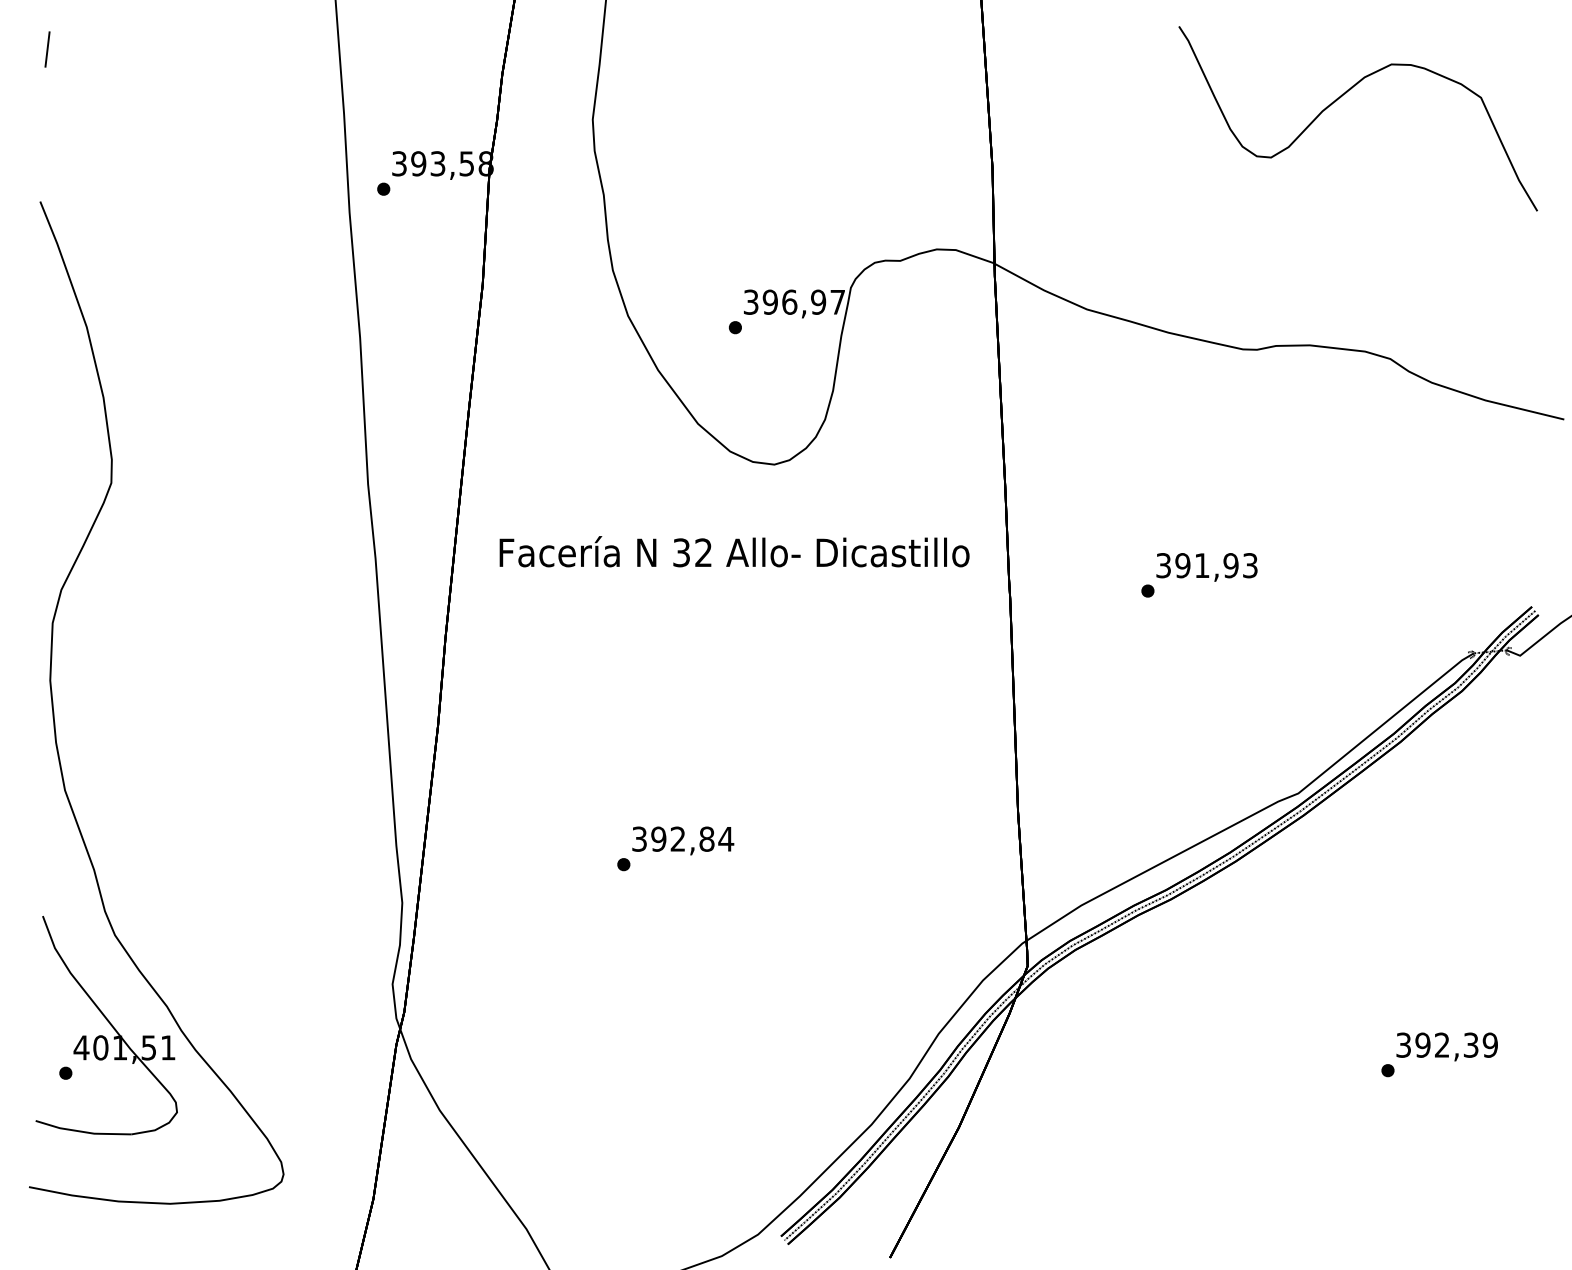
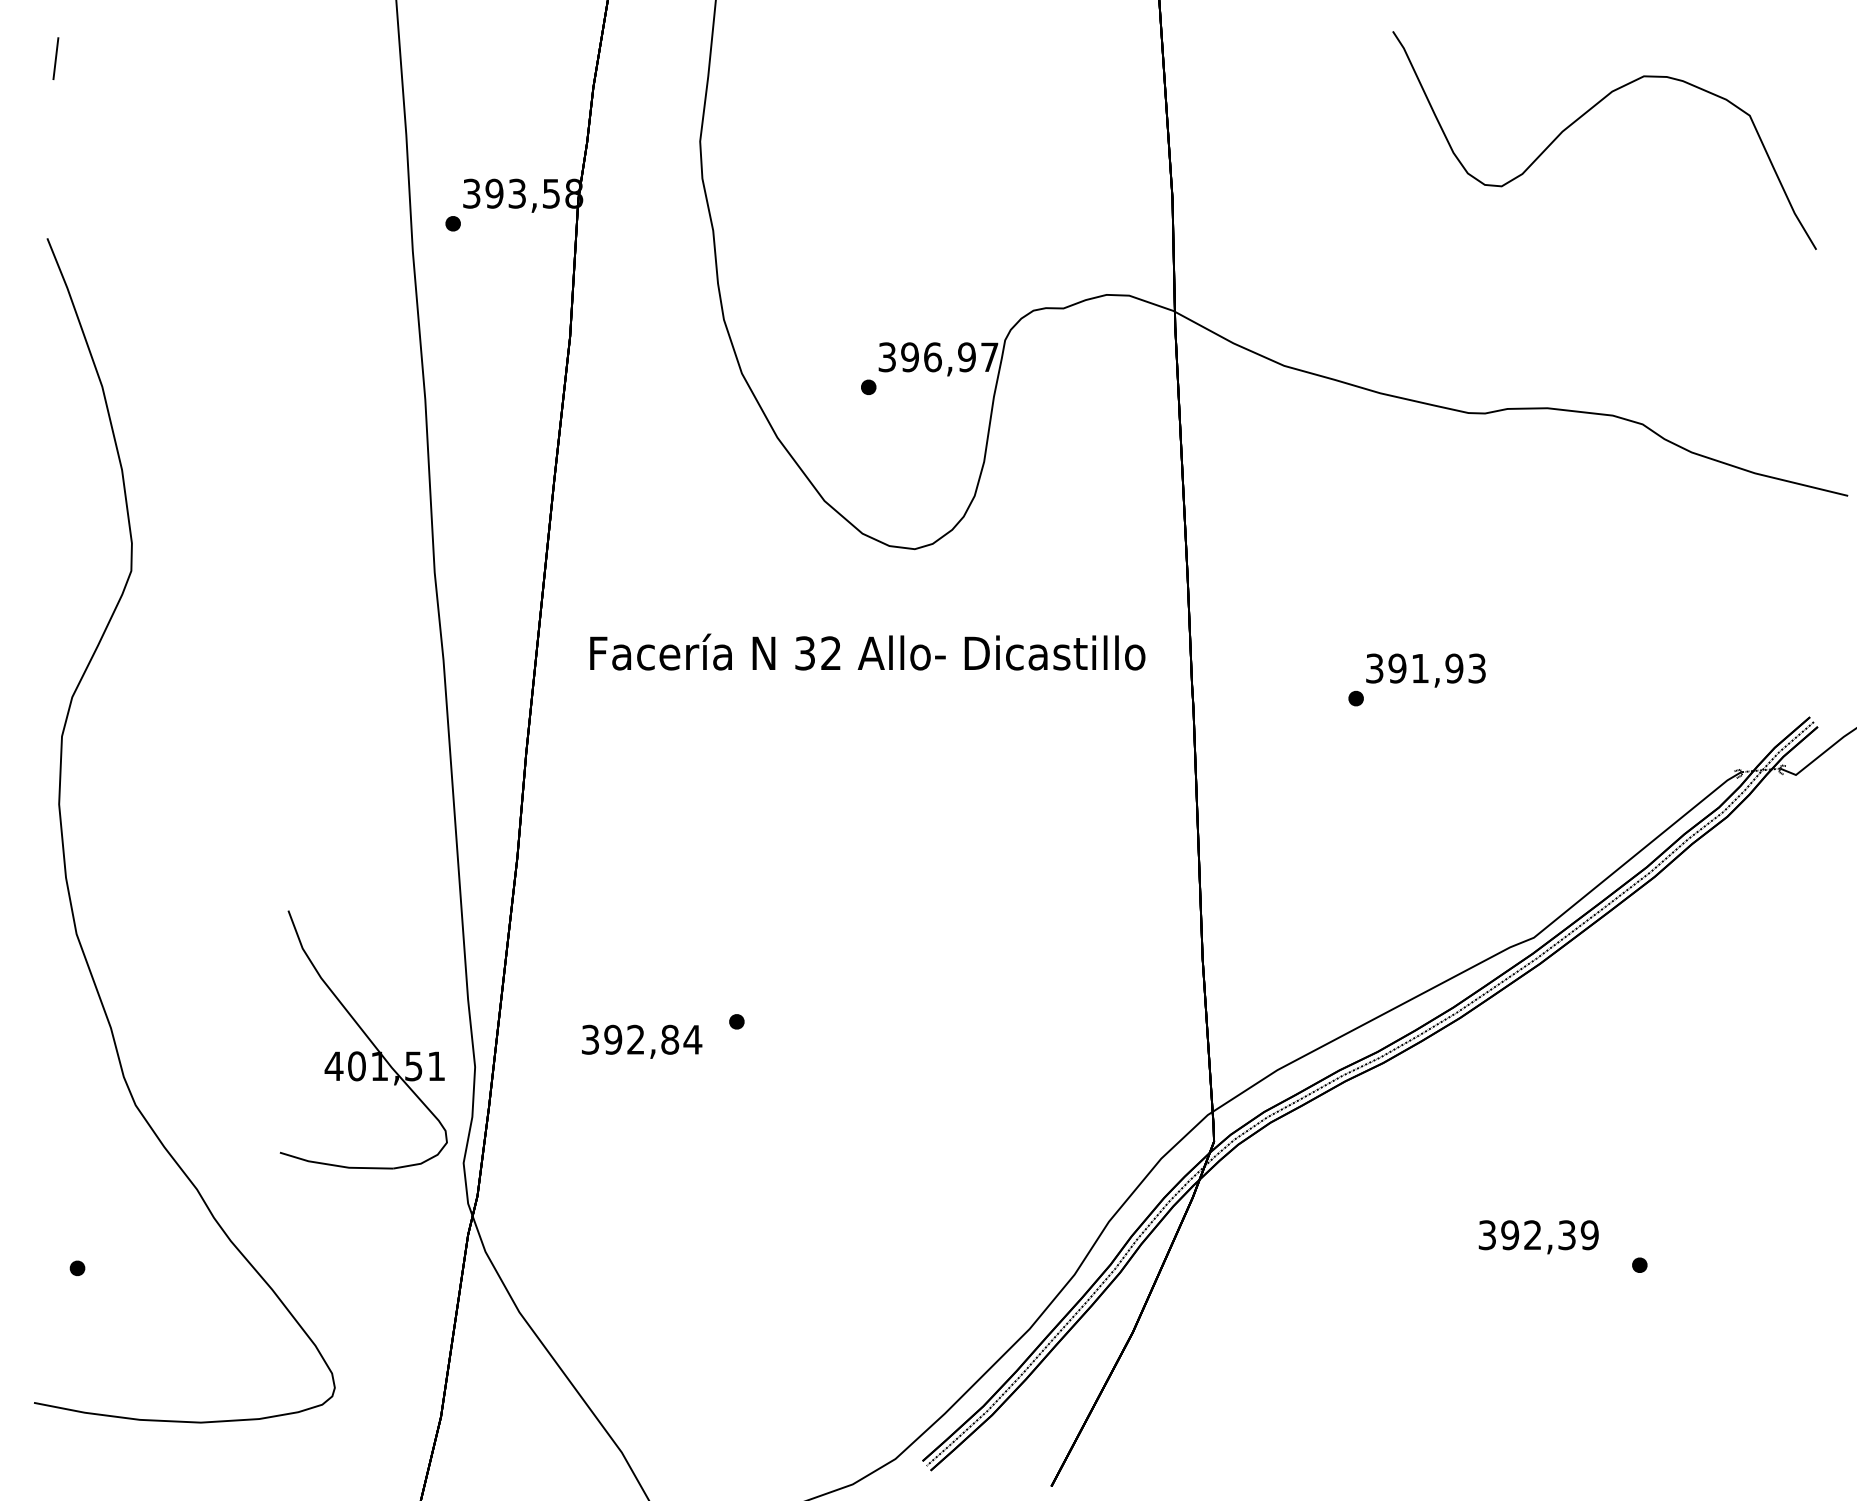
text: (683, 840) -> (642, 1041), moved
part: (106, 1025) -> (363, 1039), moved
text: (1446, 1047) -> (1538, 1237), moved

